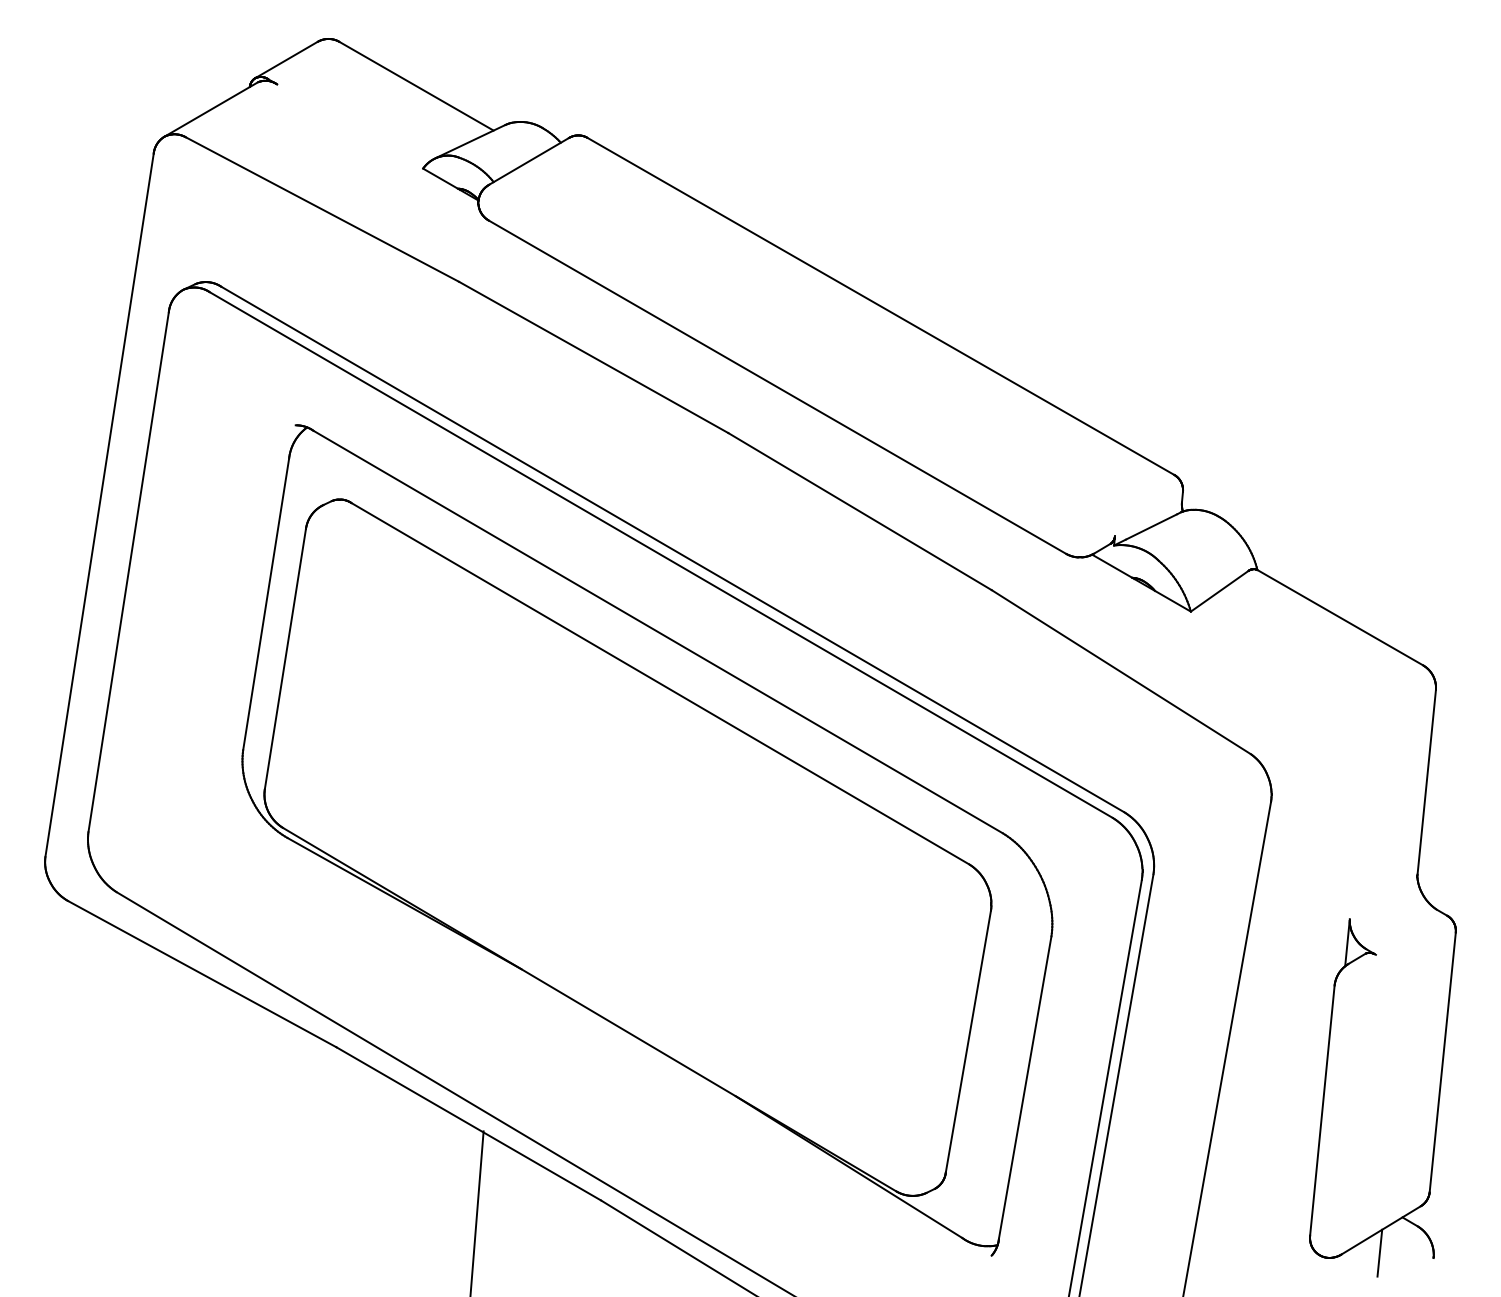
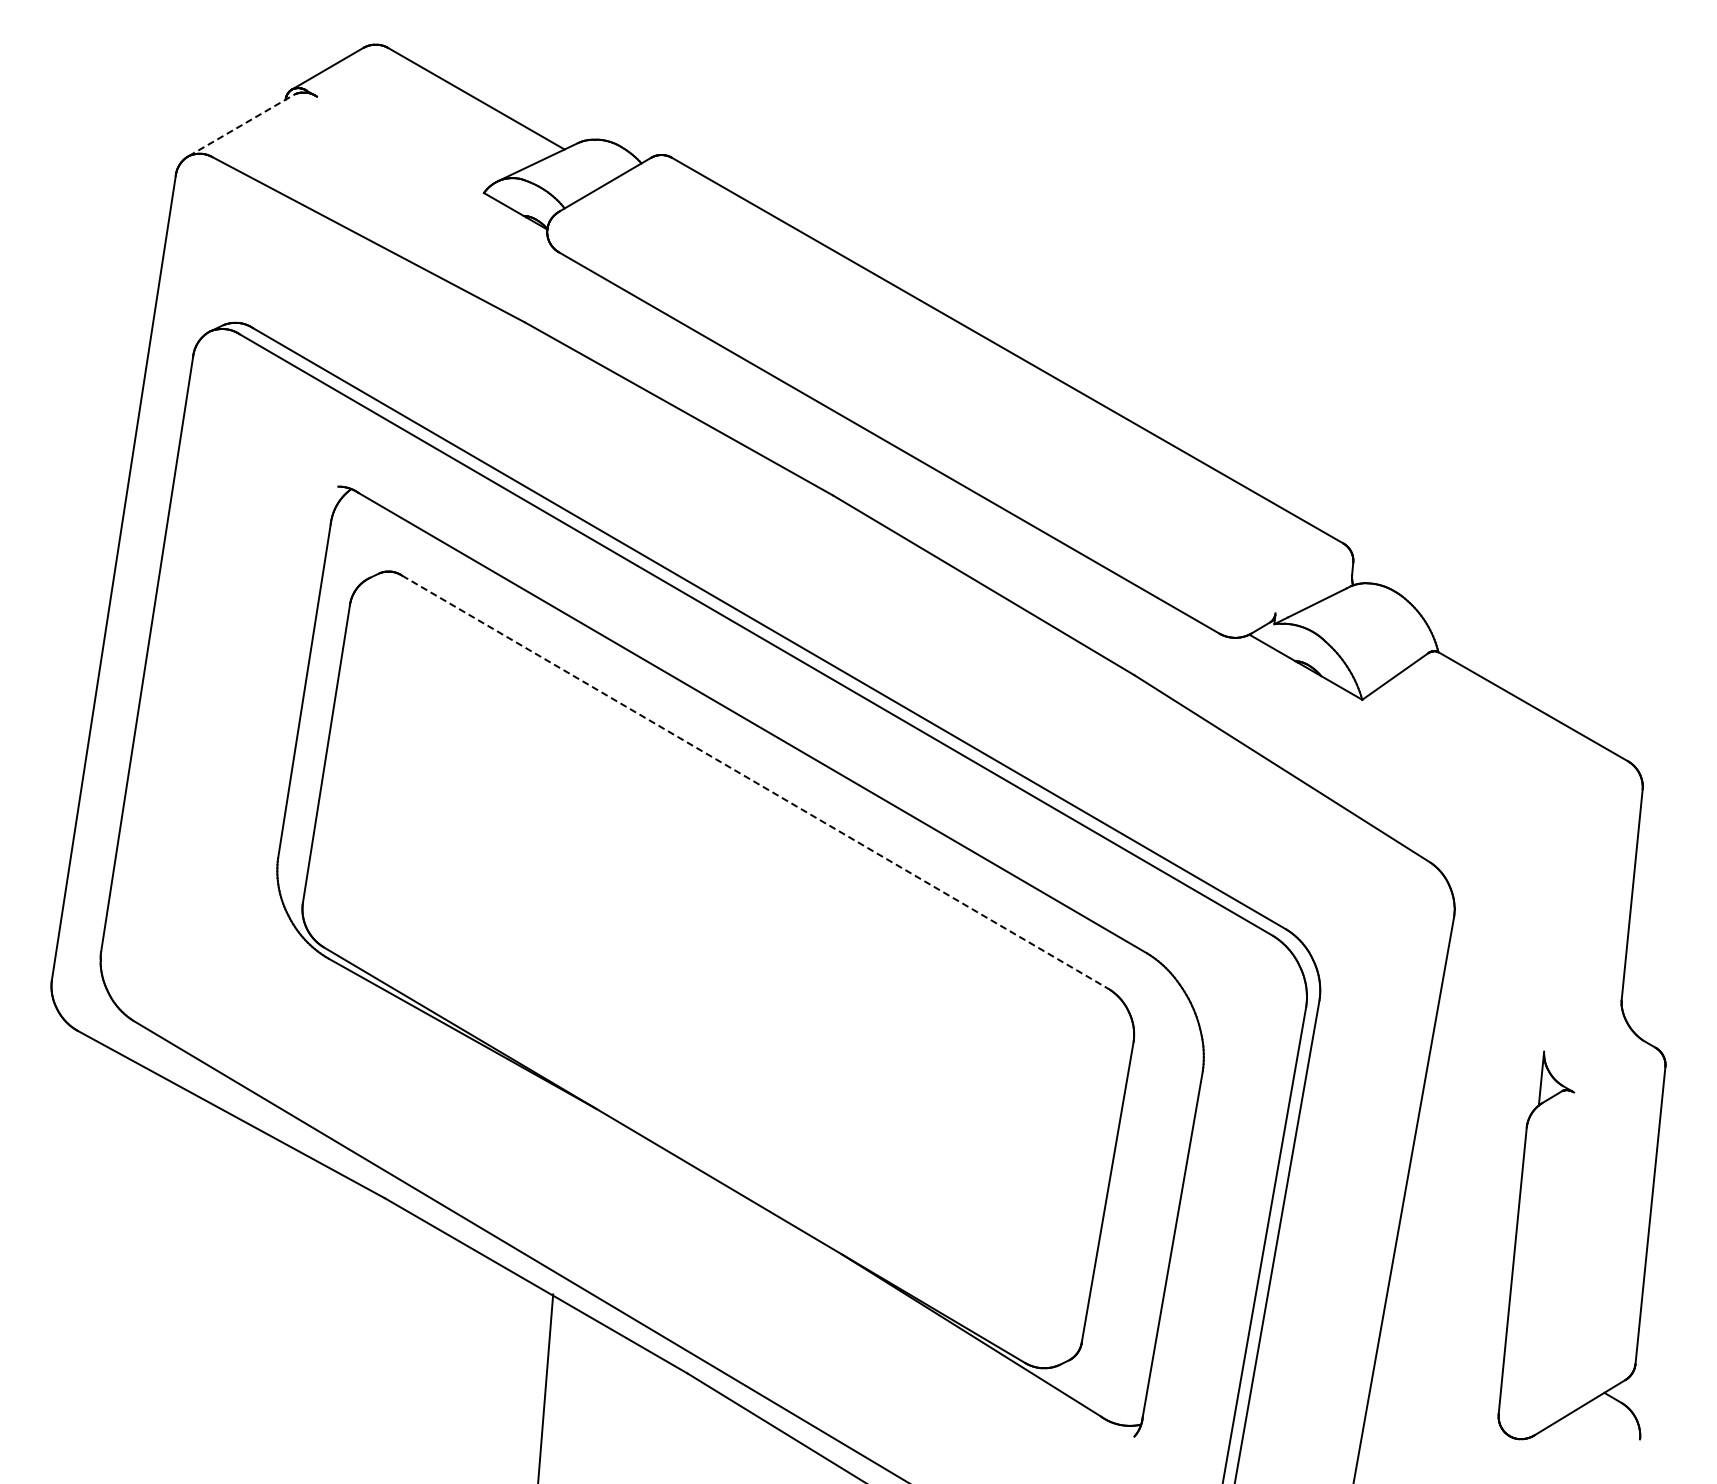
line: (211, 109) -> (241, 125), solid -> dashed
line: (660, 683) -> (755, 782), solid -> dashed
line: (1379, 1252) -> (1578, 1433), removed

